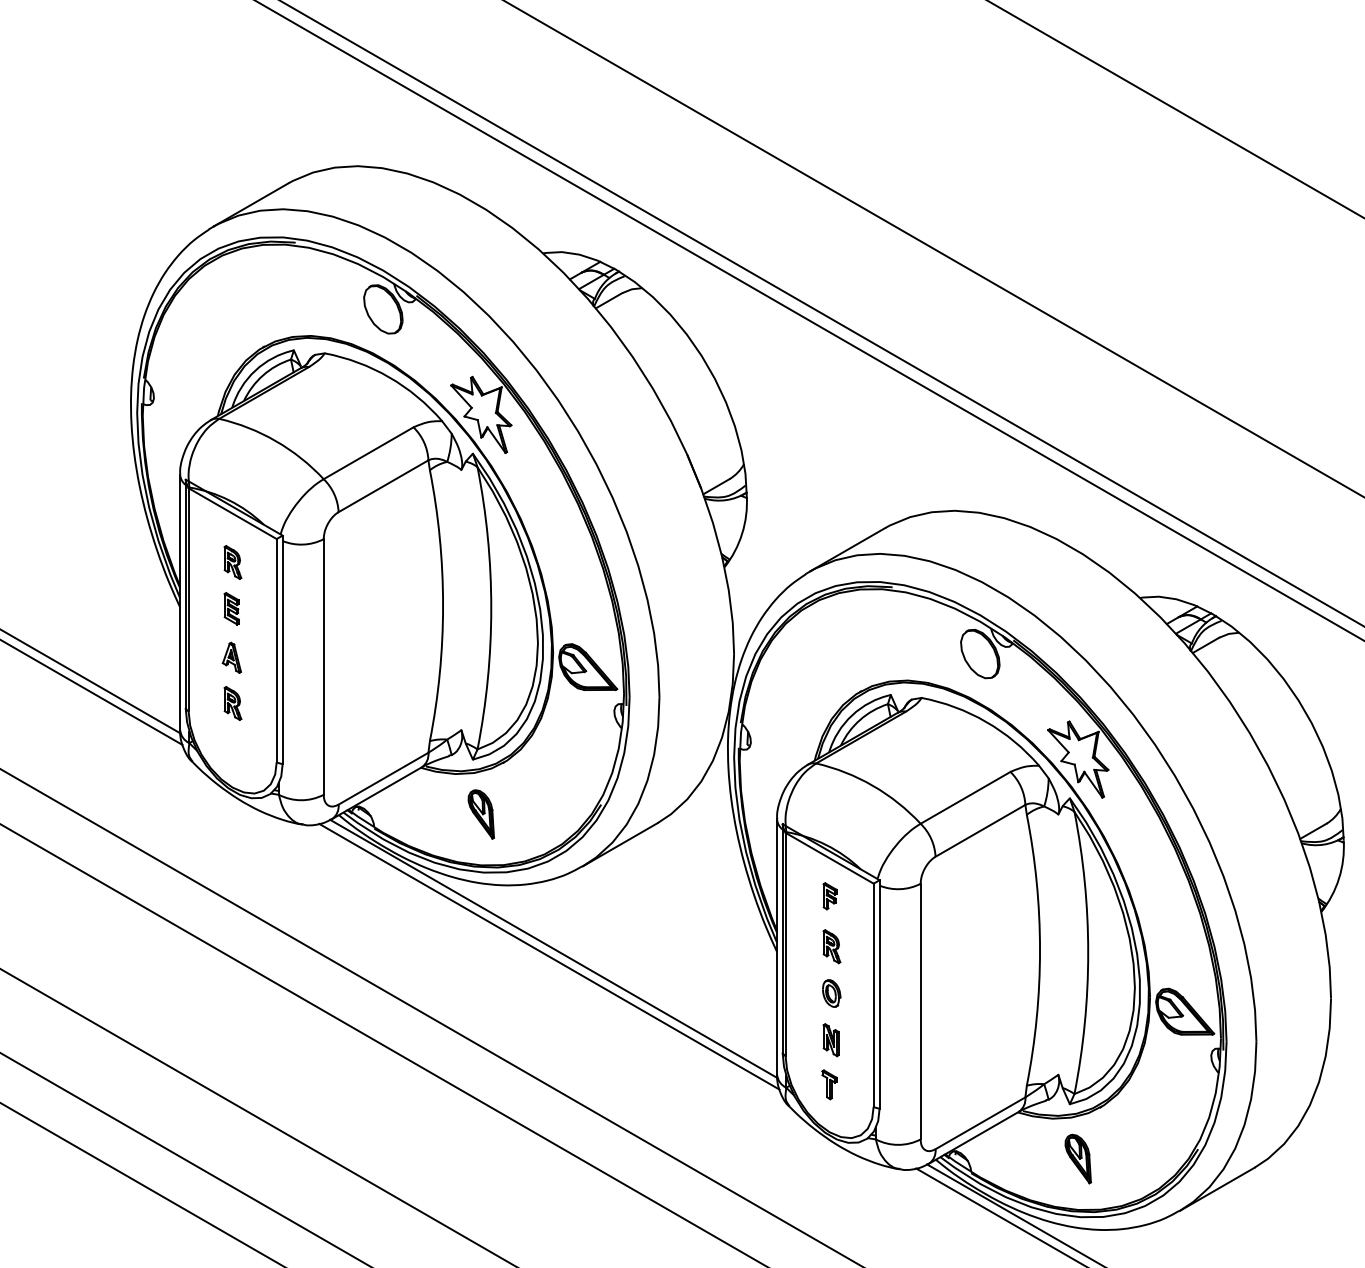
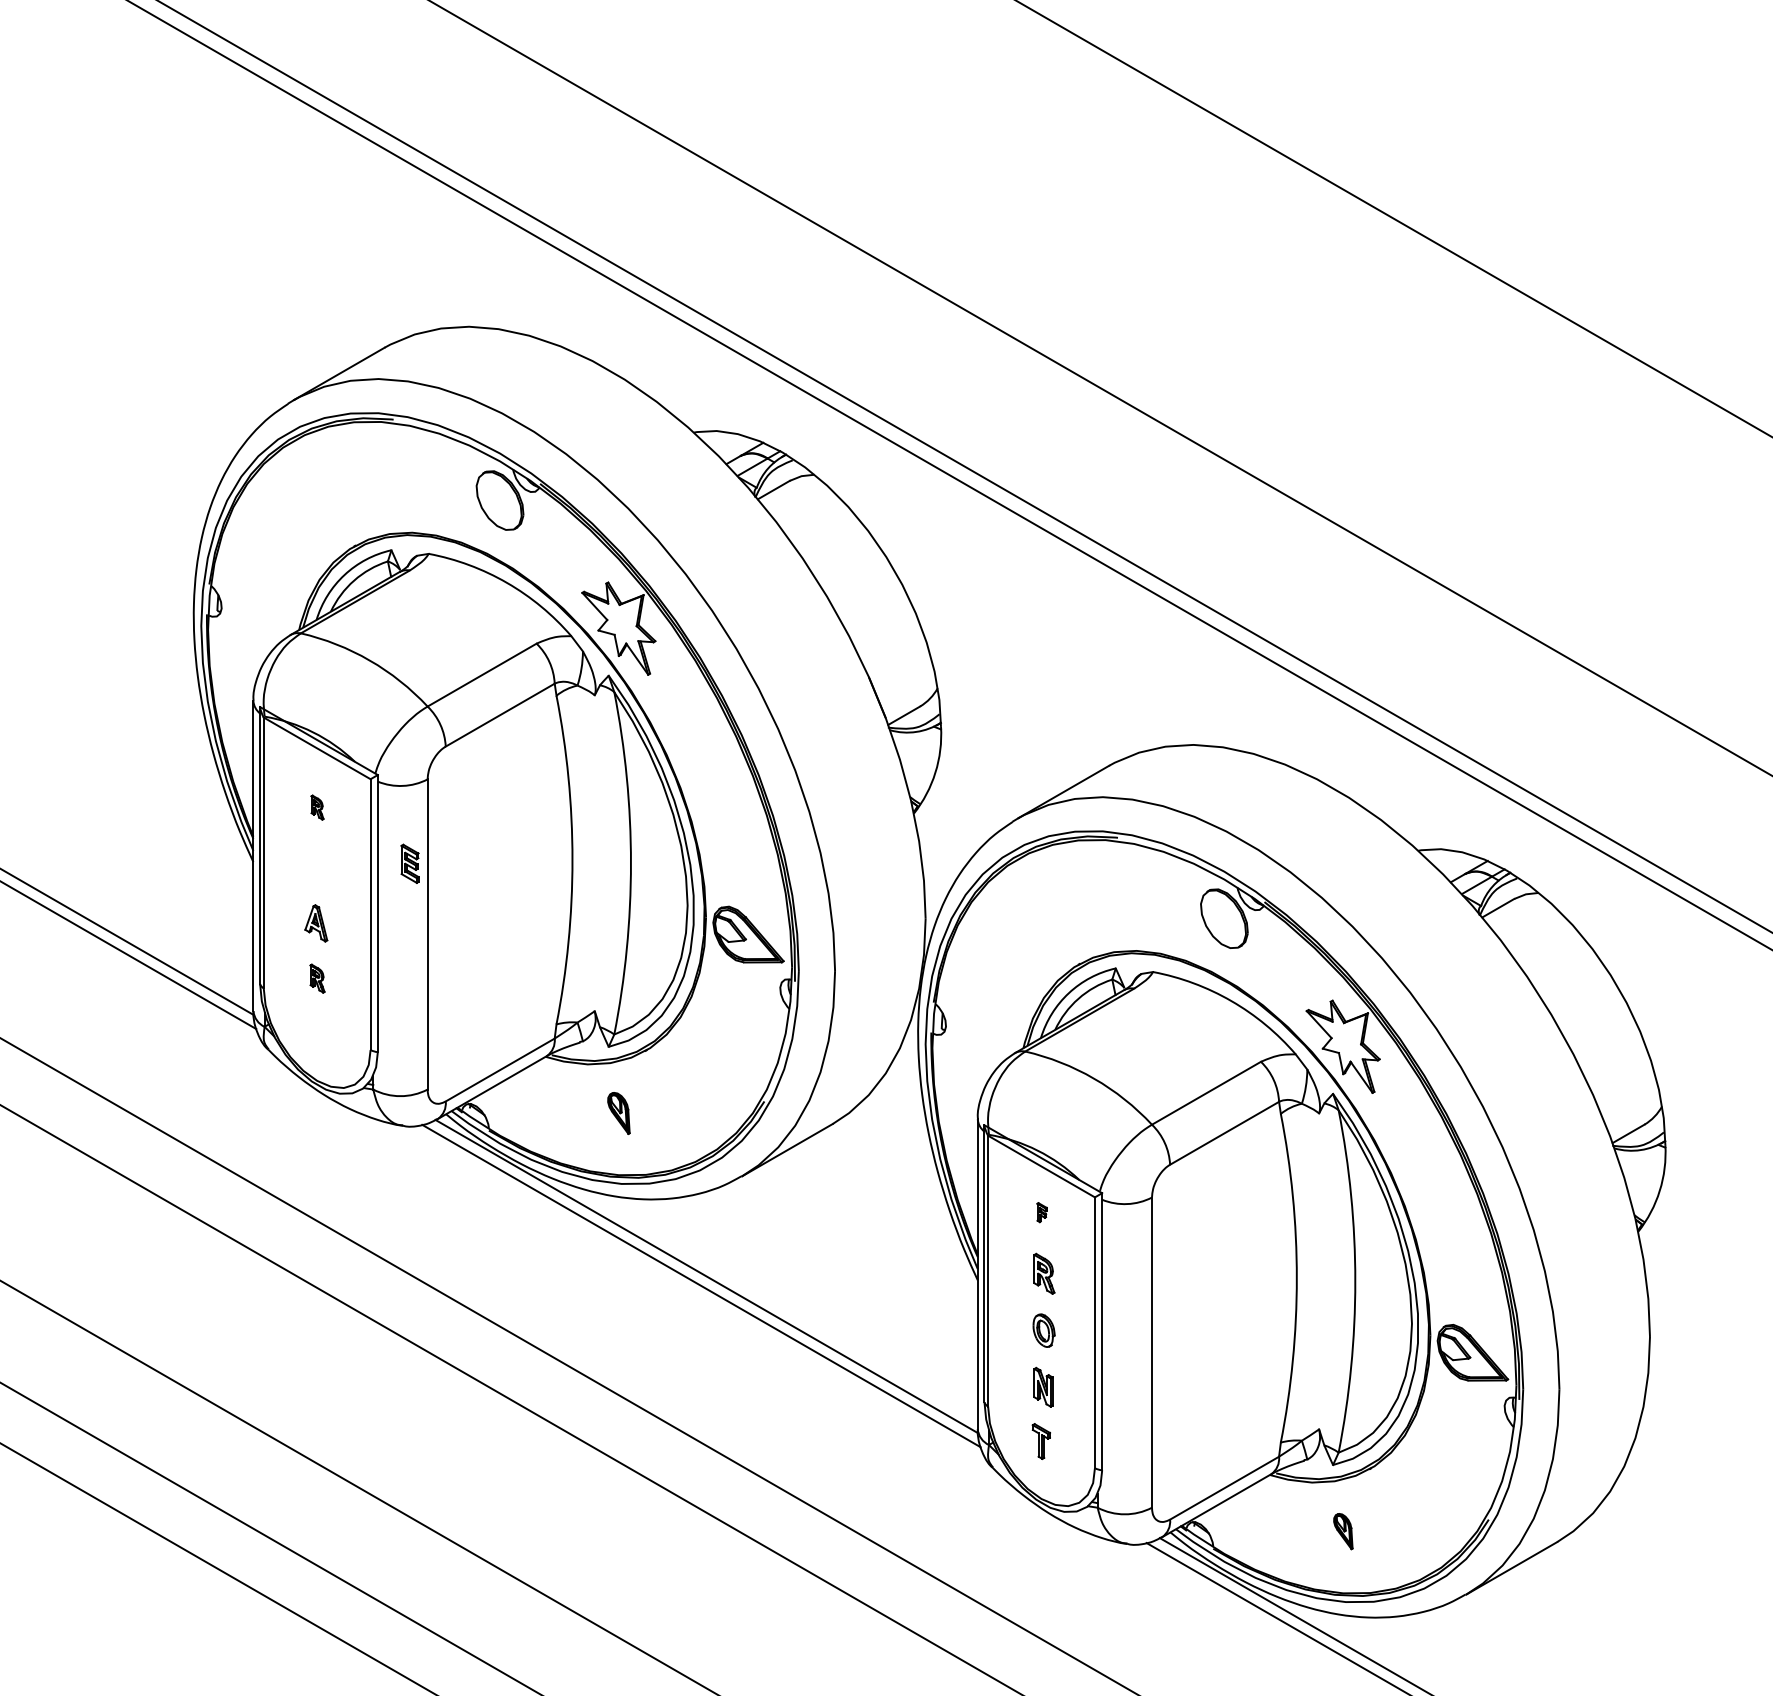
part: (232, 562) -> (317, 807), size x0.6
part: (231, 608) -> (409, 863), moved
part: (232, 703) -> (317, 978), size x0.7
part: (480, 814) -> (618, 1113), size x0.7
part: (829, 896) -> (1041, 1212), size x0.6
part: (1078, 1159) -> (1343, 1531), size x0.6

